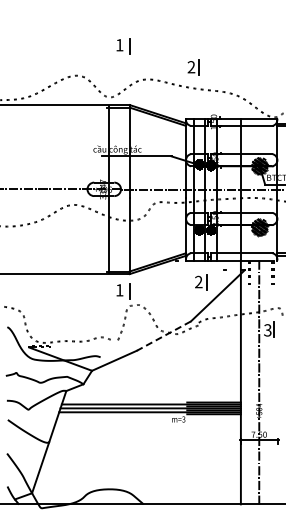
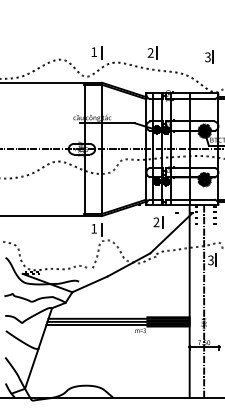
part: (123, 46) -> (97, 53), moved
part: (265, 72) -> (209, 57), added
line: (163, 336) -> (128, 265), dashed -> solid

